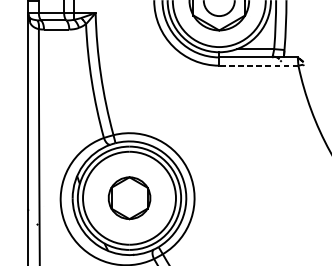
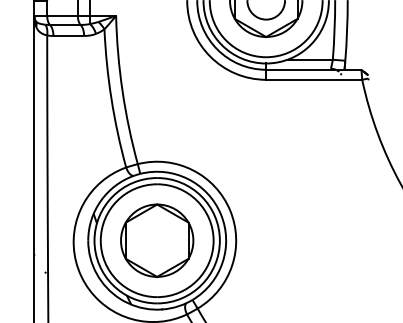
line: (258, 65) -> (313, 79), dashed -> solid
part: (129, 198) -> (157, 240), size x1.43

